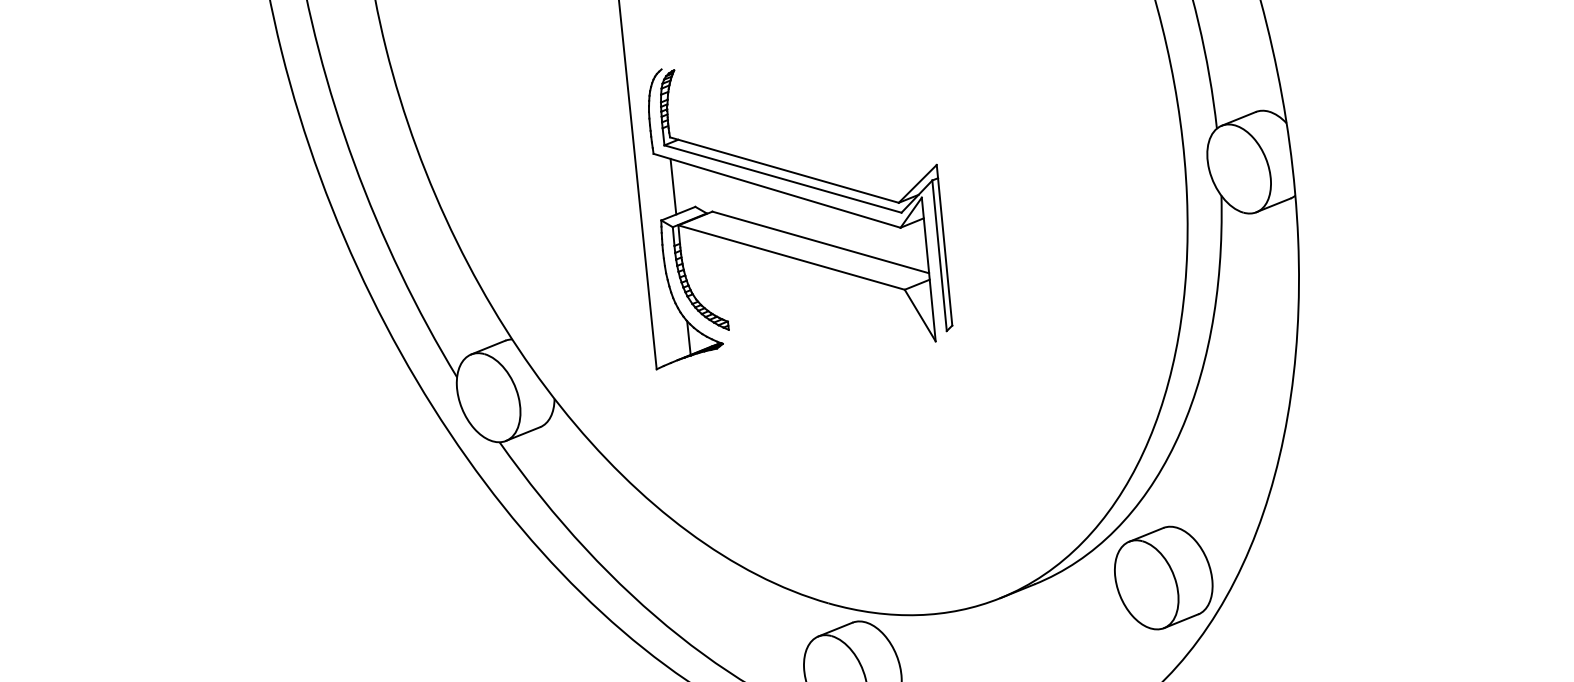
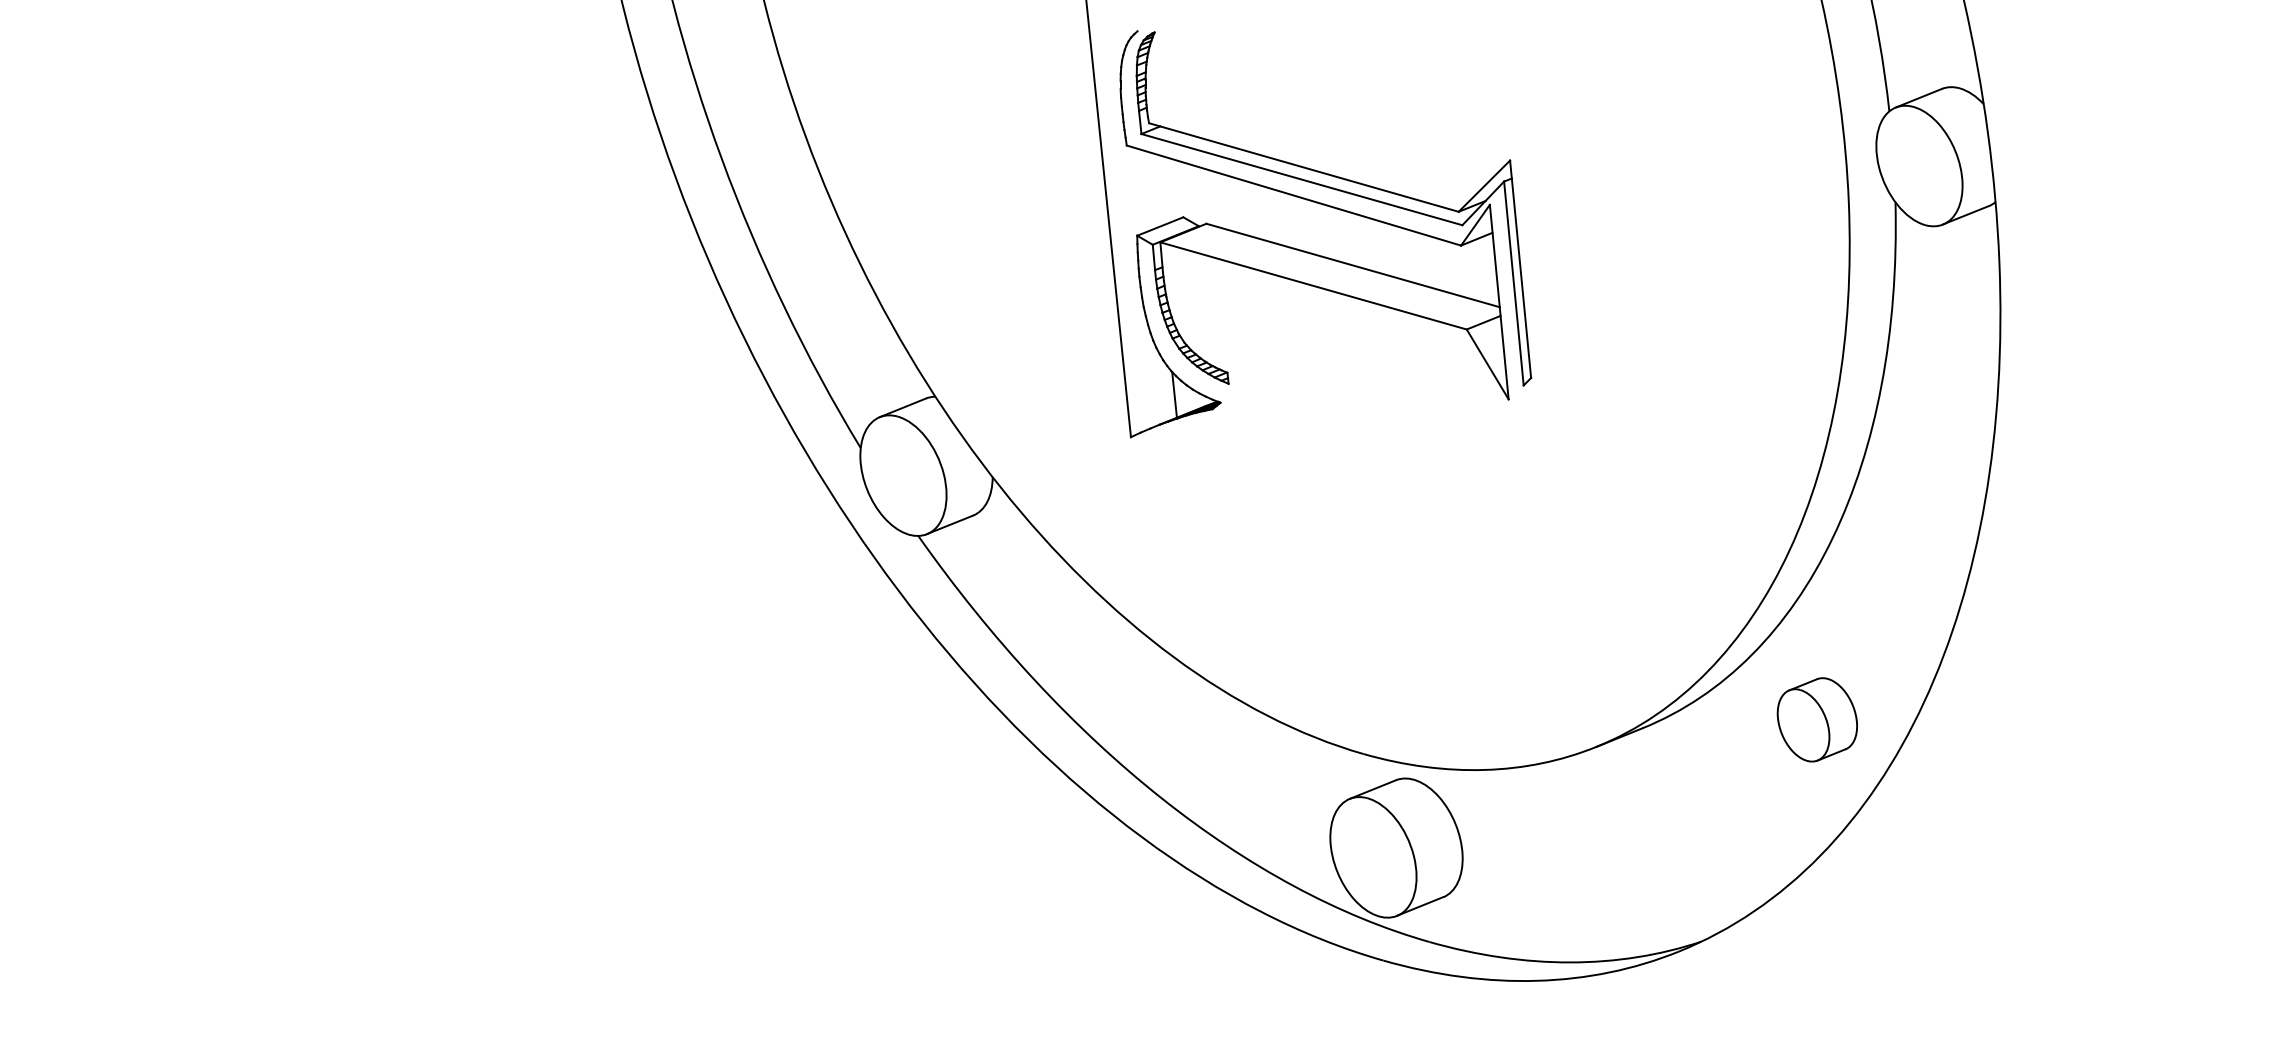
line: (673, 186) -> (1153, 189), removed
part: (1163, 577) -> (1817, 719), size x0.6

